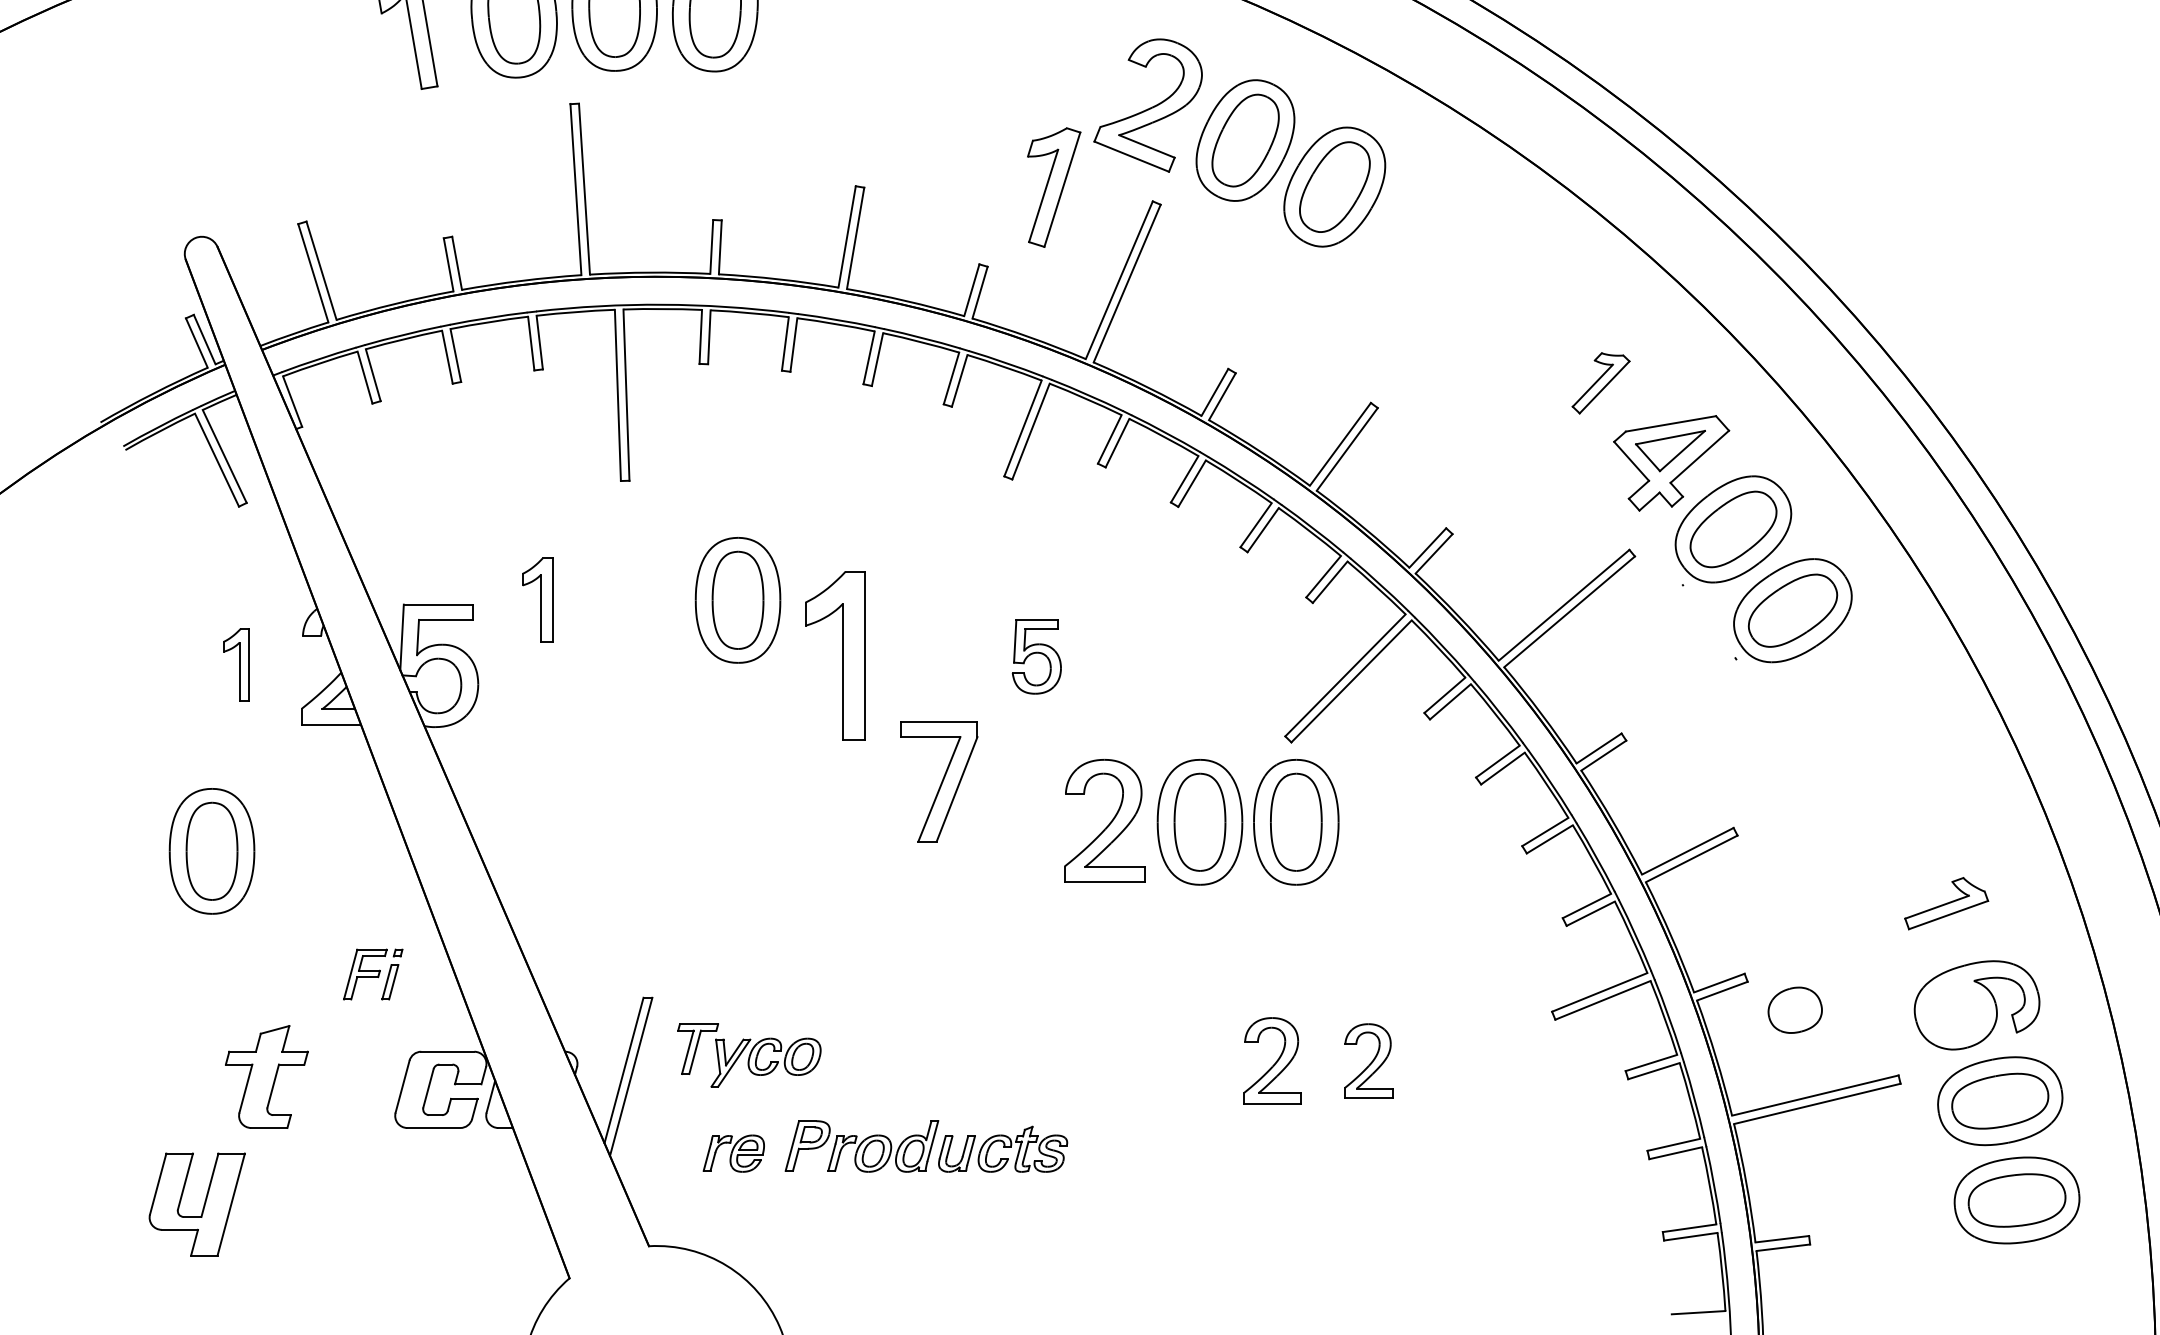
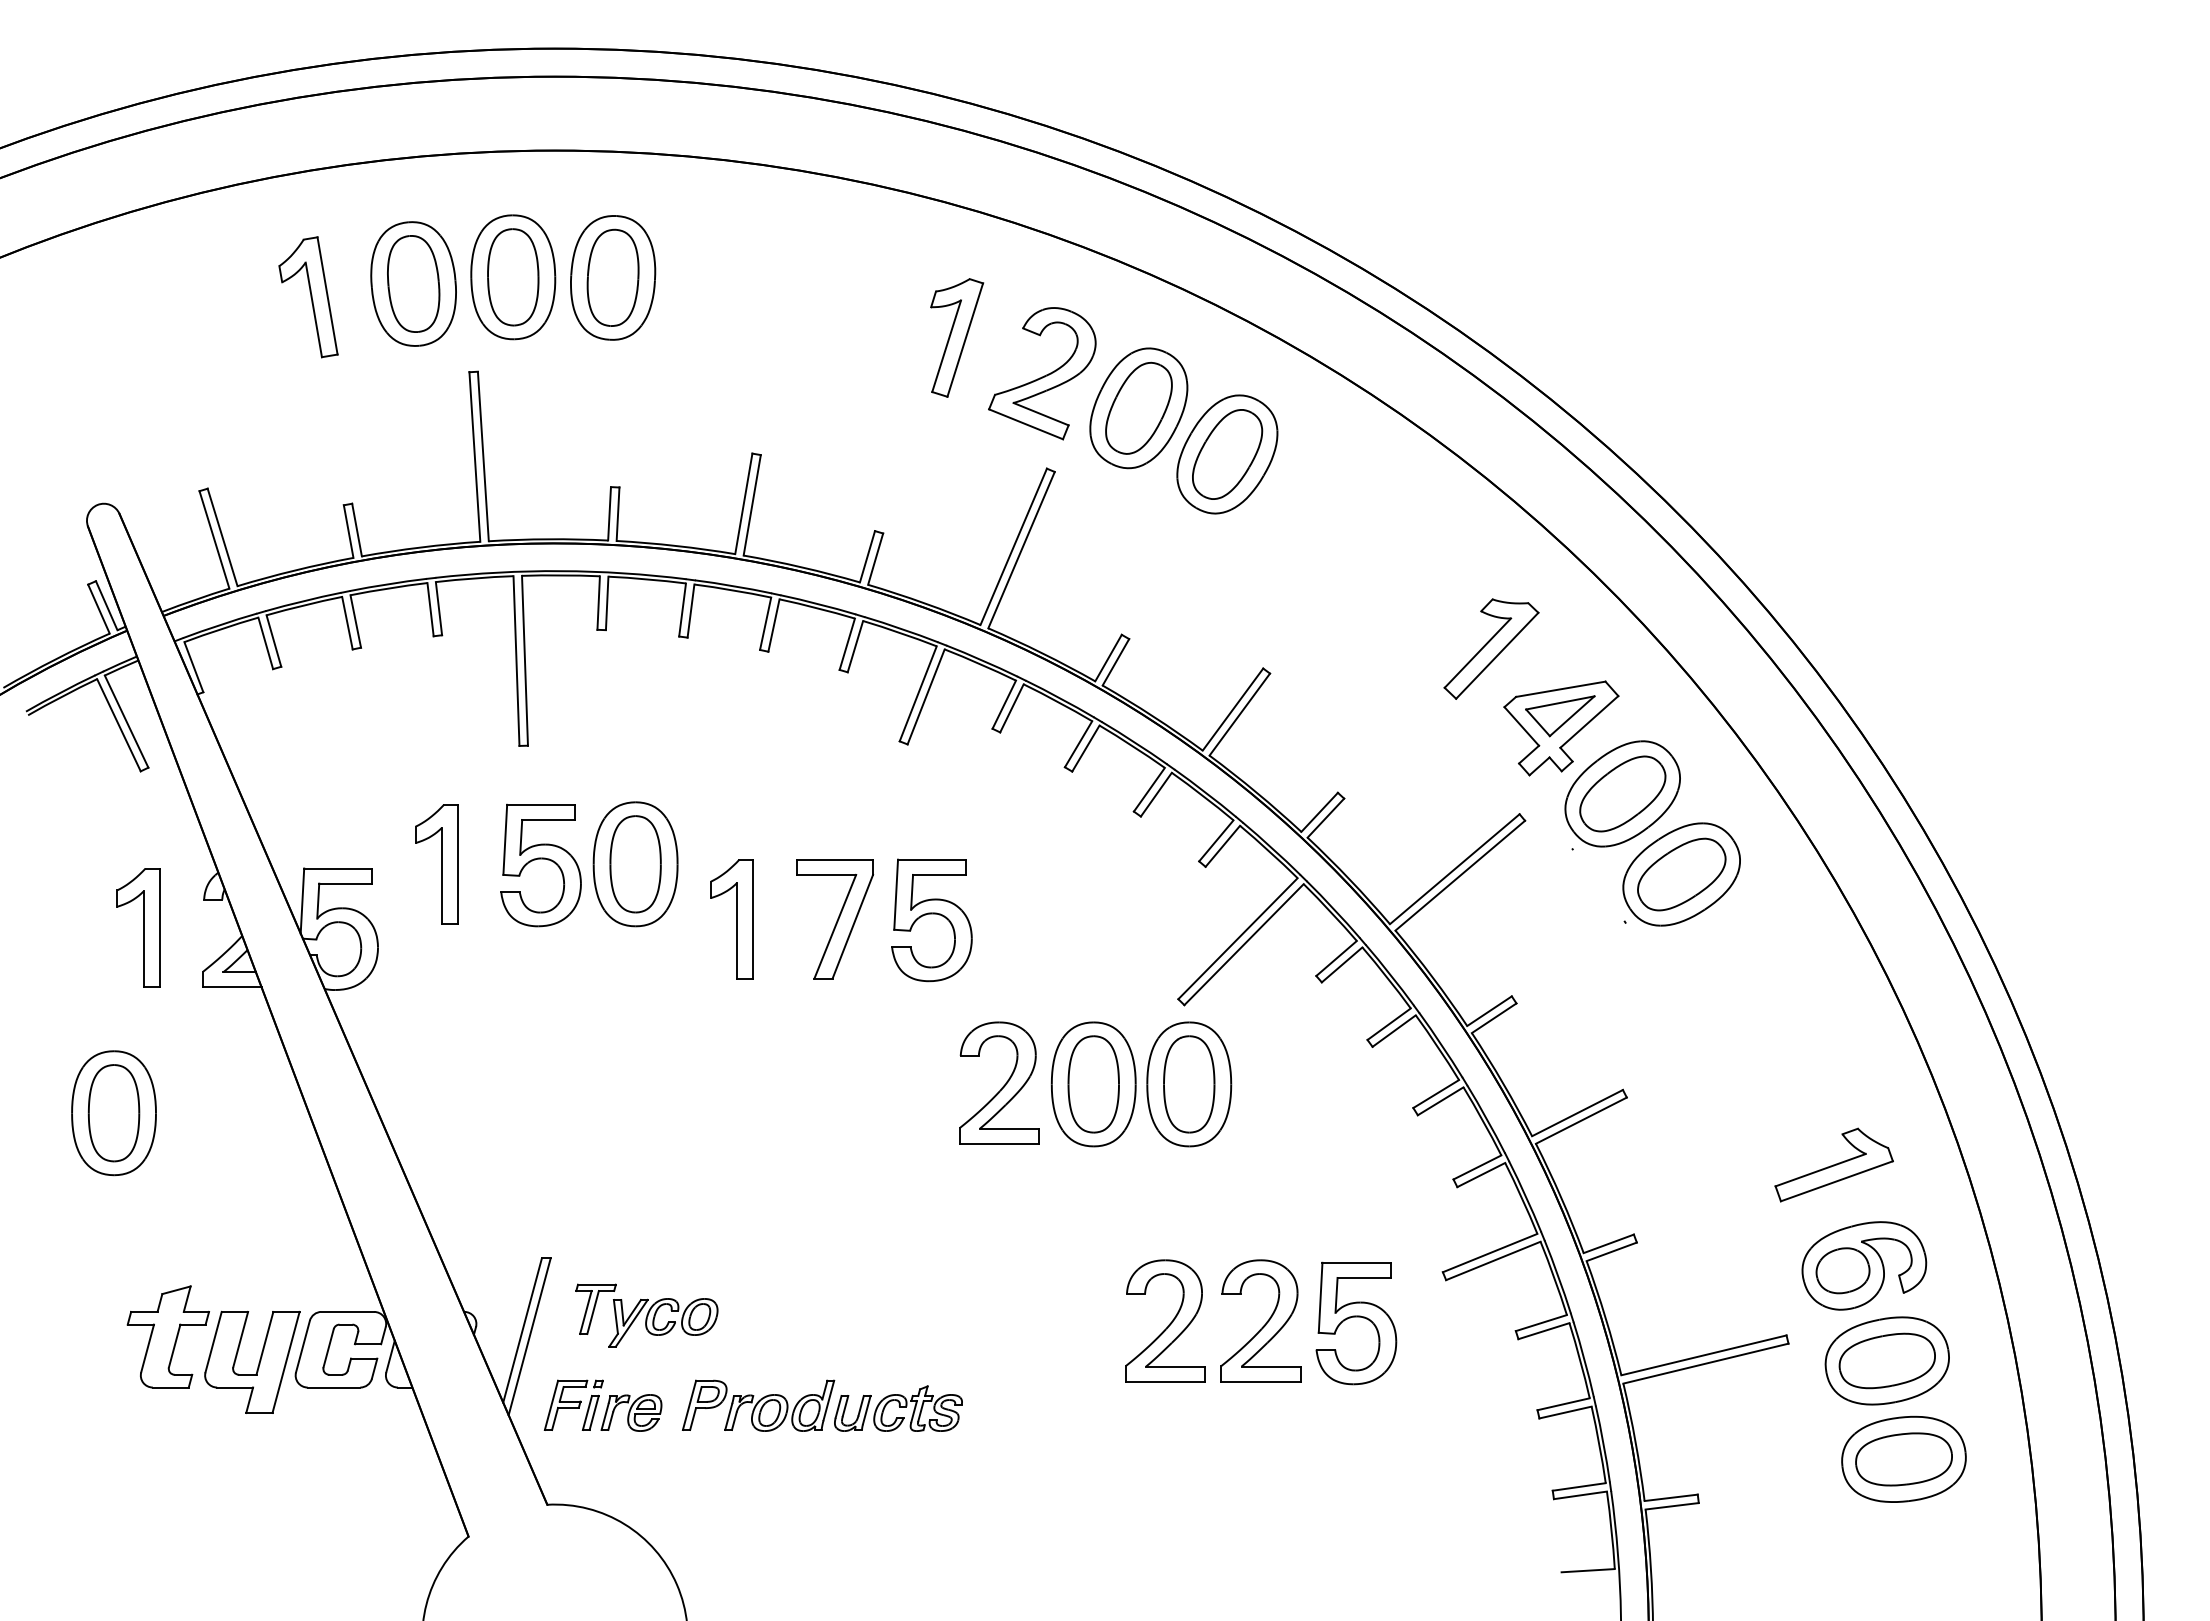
part: (1054, 187) -> (957, 337), moved
part: (1601, 382) -> (1491, 648), size x1.67
part: (537, 600) -> (436, 864), size x1.43
part: (642, 601) -> (540, 865), added
part: (834, 656) -> (731, 919), size x0.71
part: (1036, 657) -> (931, 920), size x1.67
part: (236, 664) -> (138, 927), size x1.67
part: (939, 782) -> (835, 919), moved
part: (1945, 903) -> (1833, 1164), size x1.43
part: (372, 973) -> (573, 1404), moved
part: (1794, 1009) -> (1842, 1270), moved
part: (1272, 1060) -> (1165, 1320), size x1.43
part: (1368, 1060) -> (1260, 1320), size x1.67
part: (1464, 1063) -> (1356, 1323), added
part: (203, 1204) -> (258, 1362), moved

